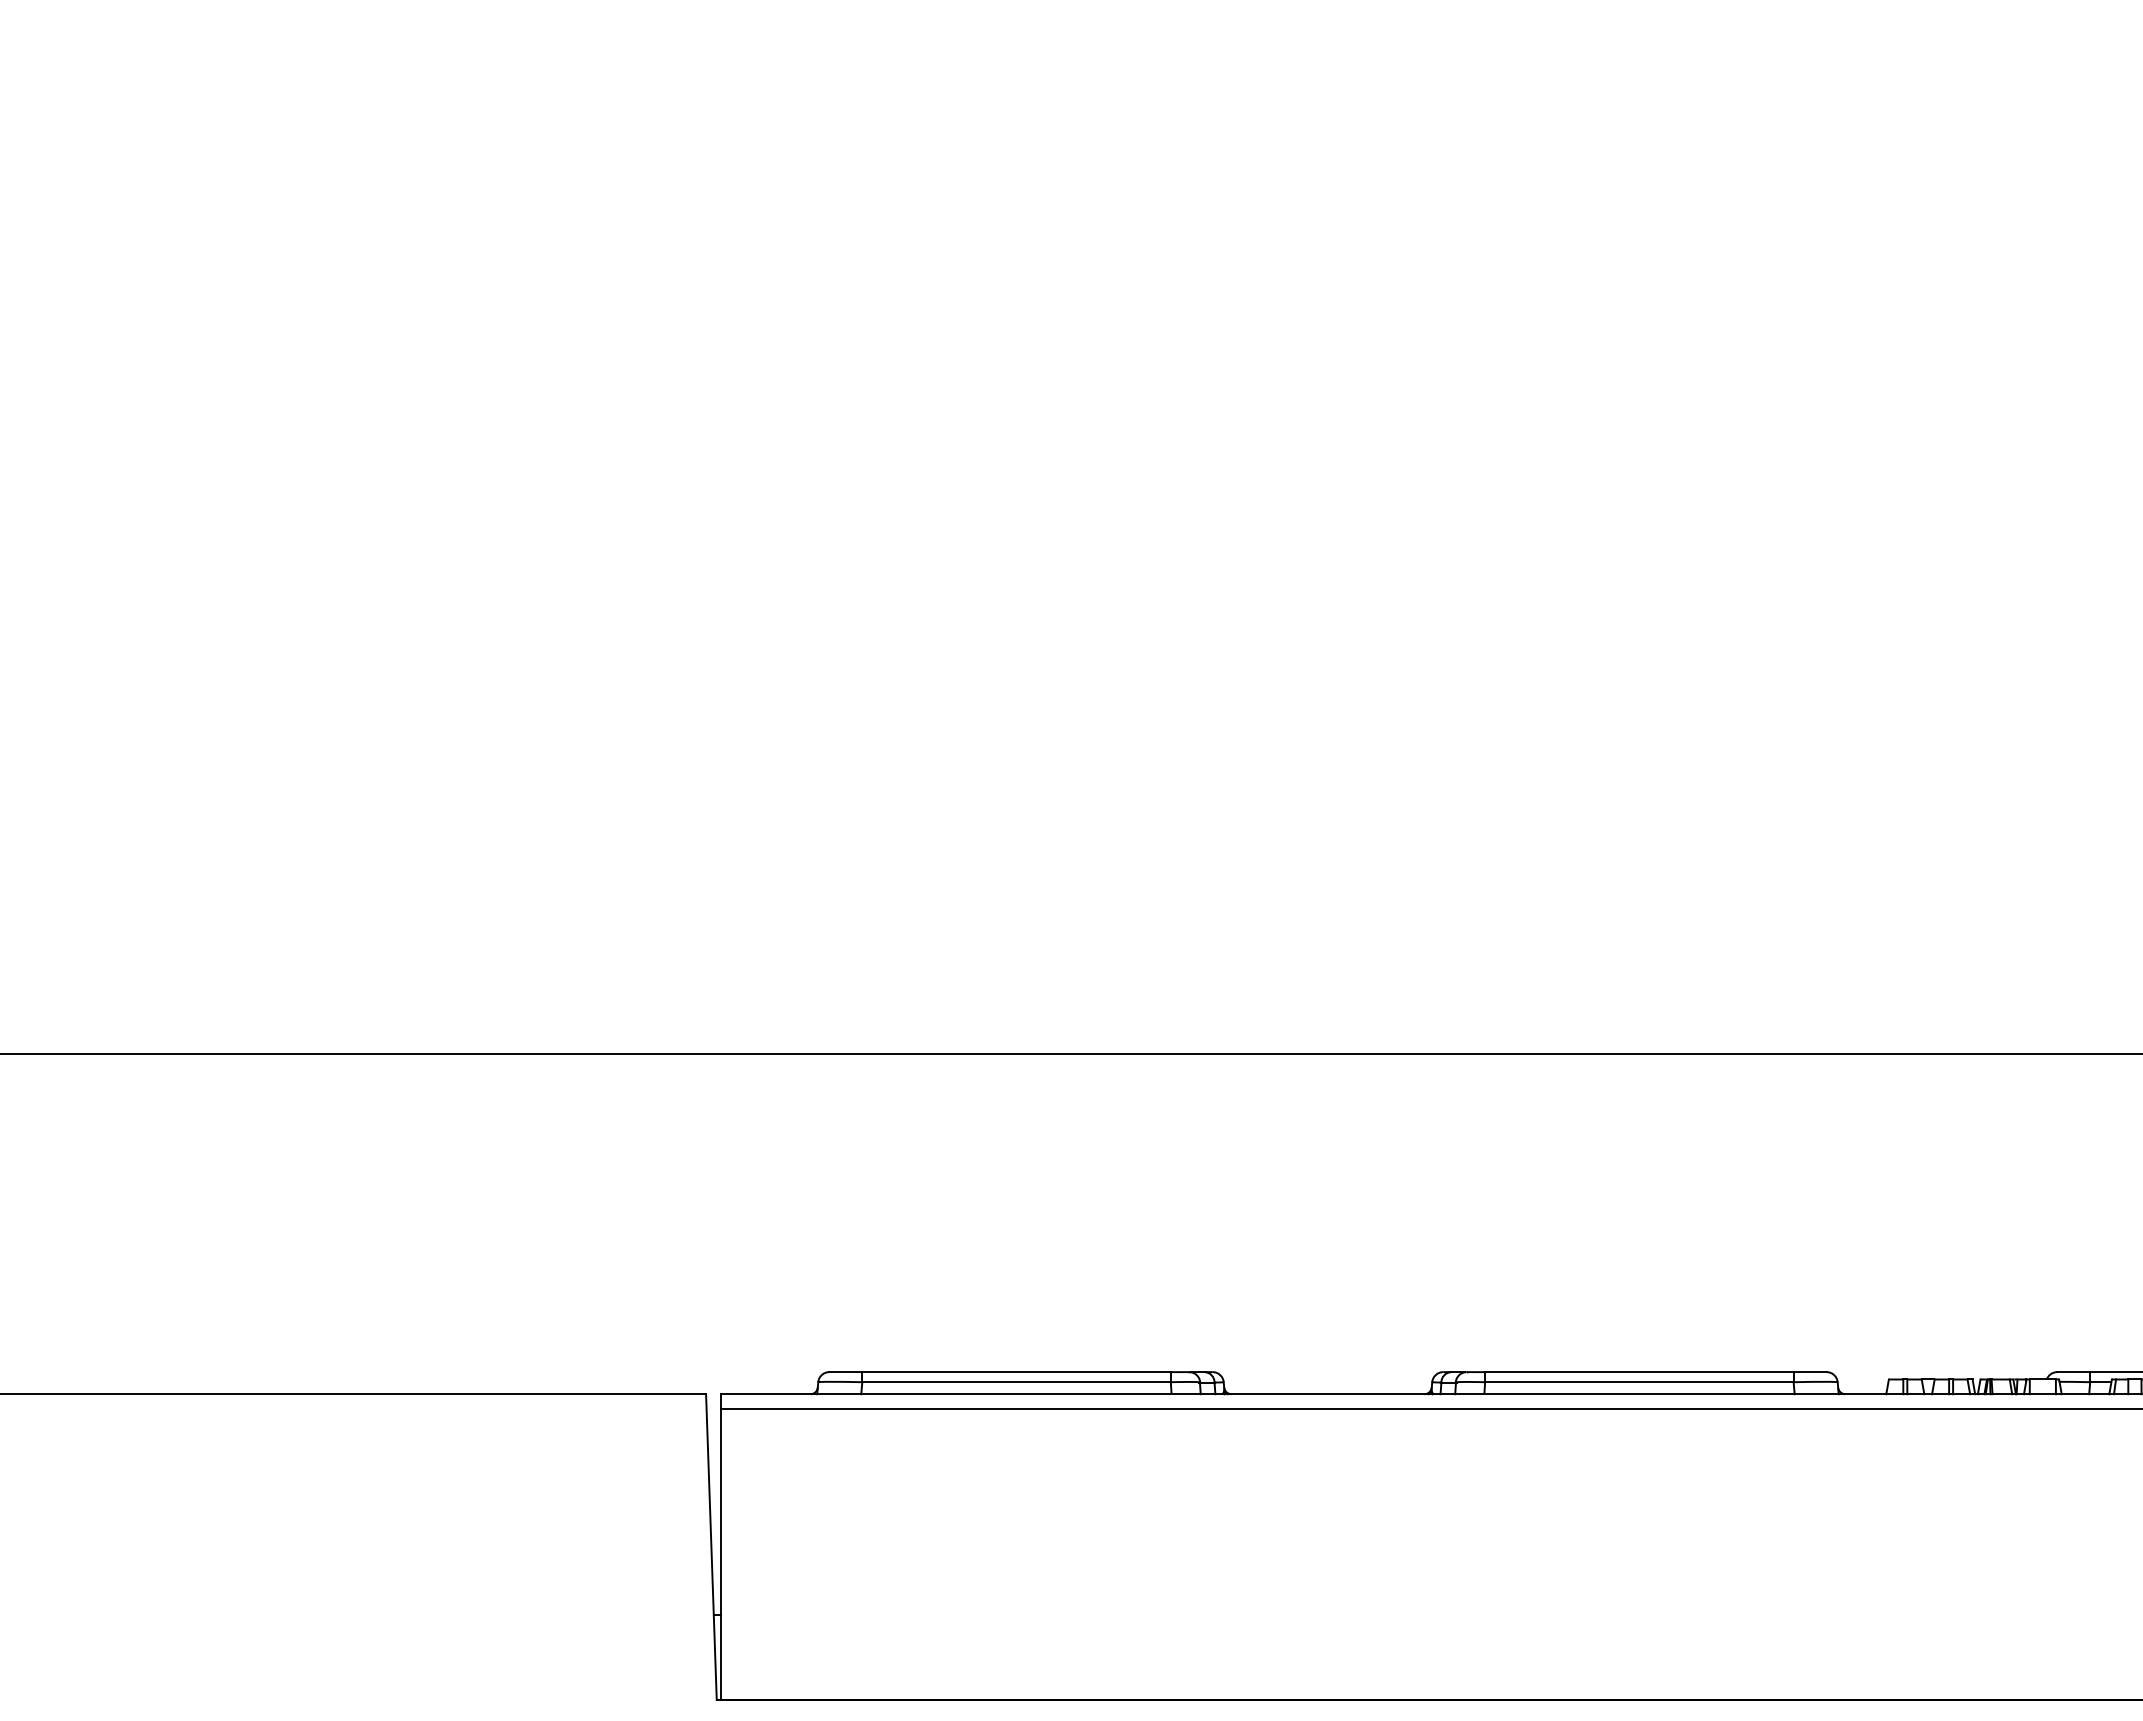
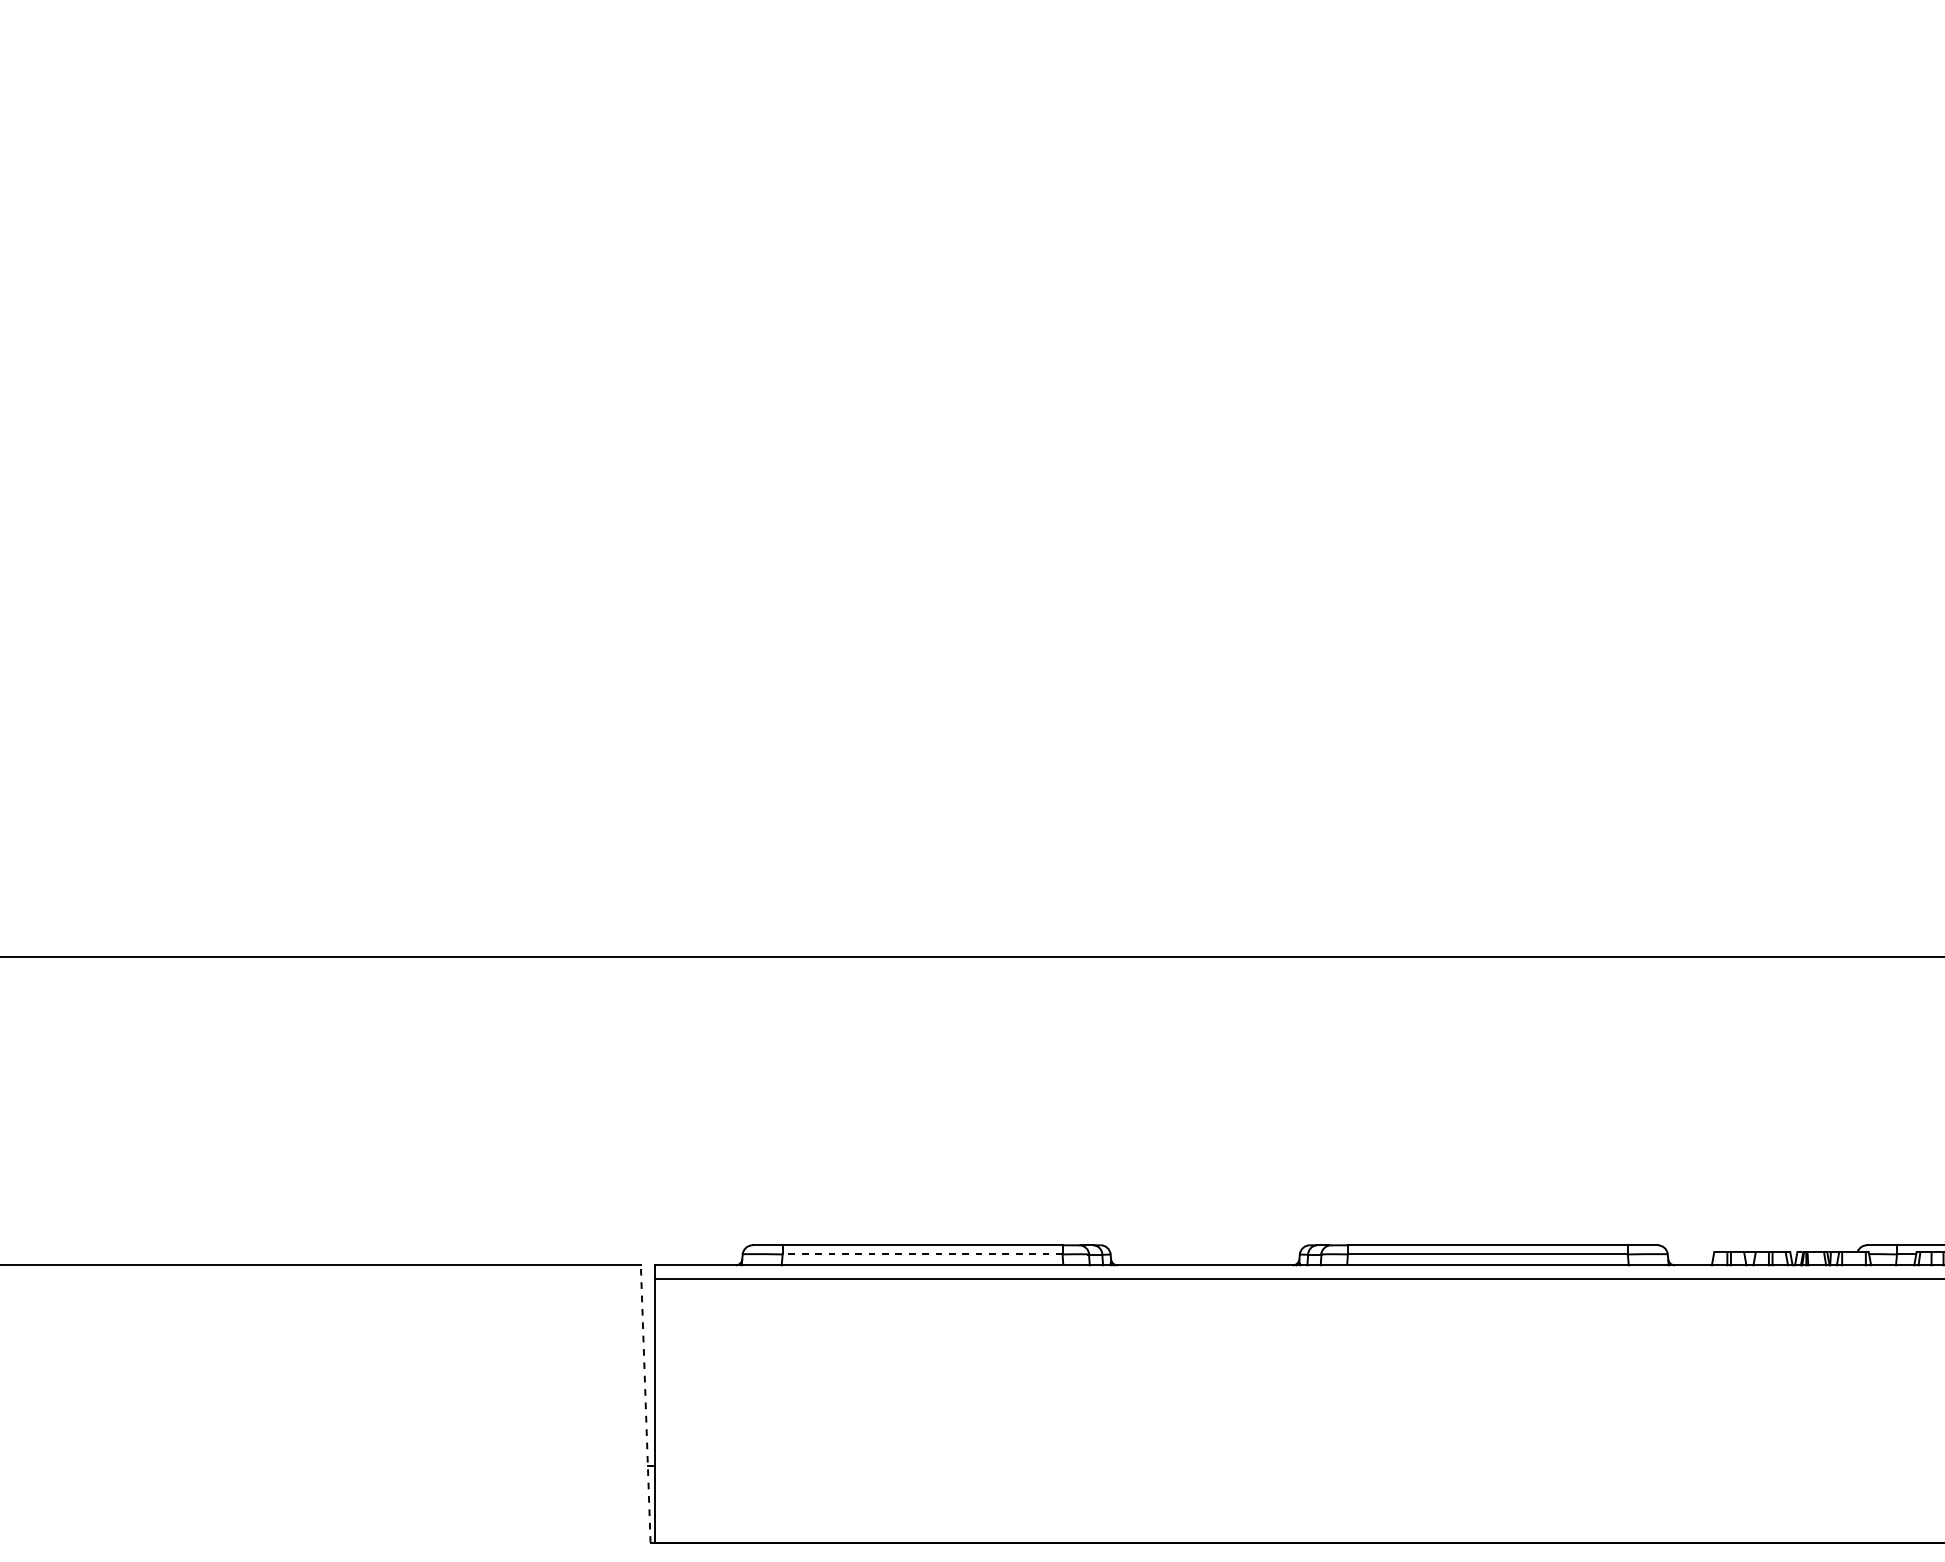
line: (1016, 1382) -> (922, 1254), solid -> dashed
line: (711, 1547) -> (645, 1404), solid -> dashed

